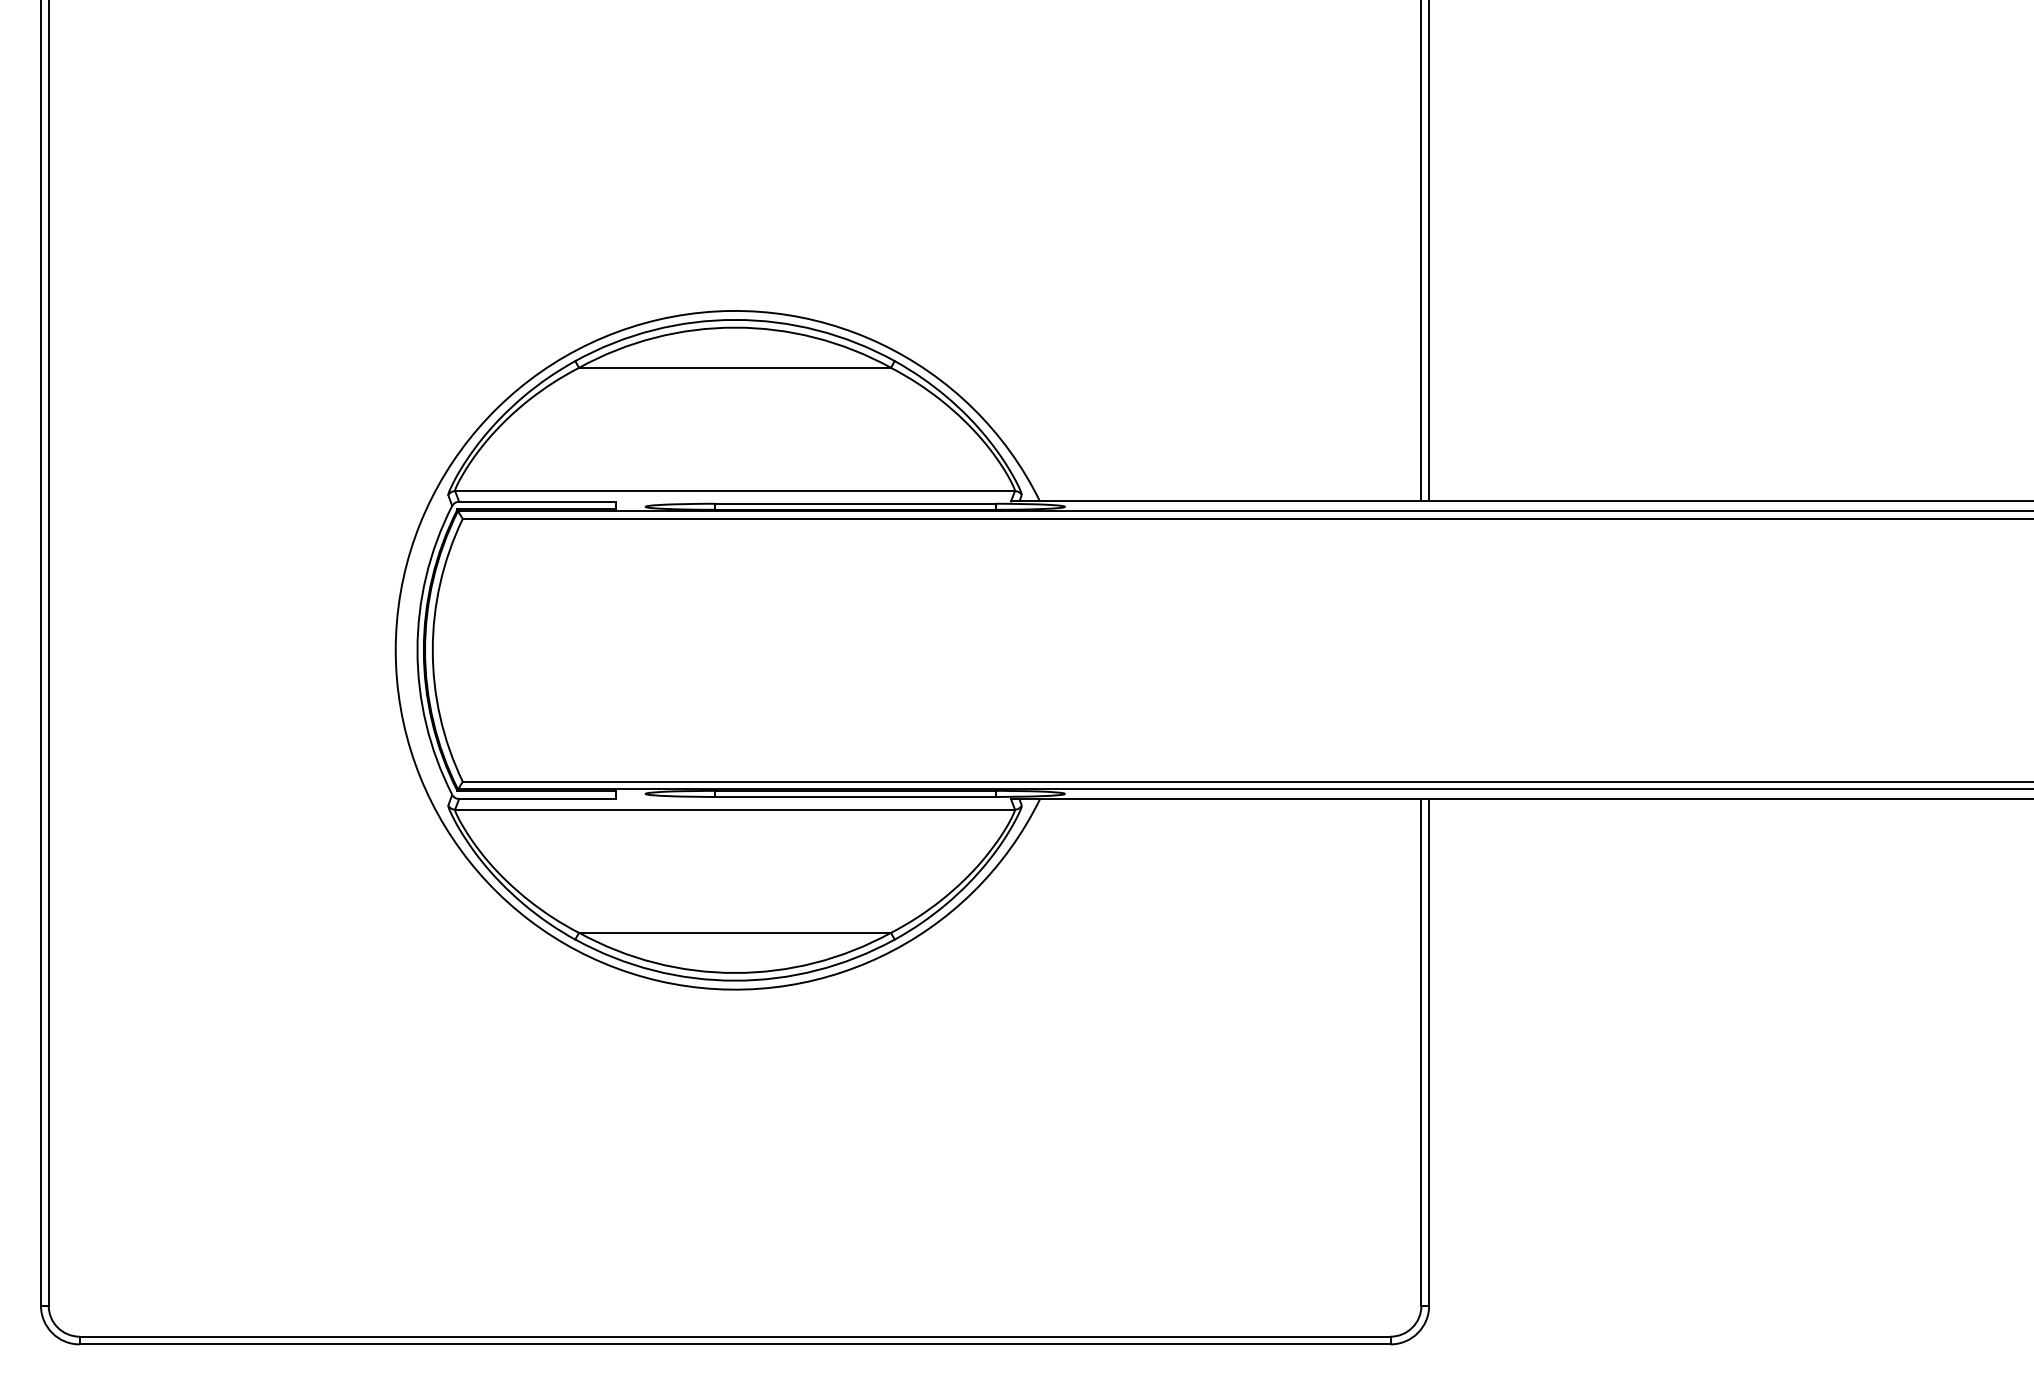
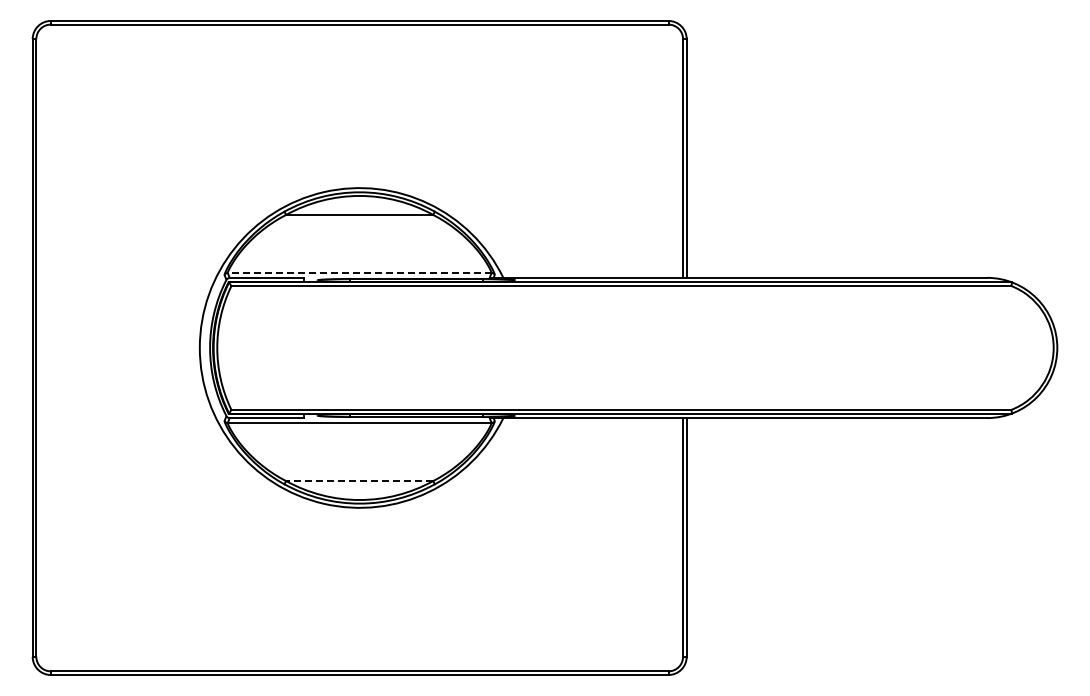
line: (734, 490) -> (359, 272), solid -> dashed
line: (734, 933) -> (359, 481), solid -> dashed

